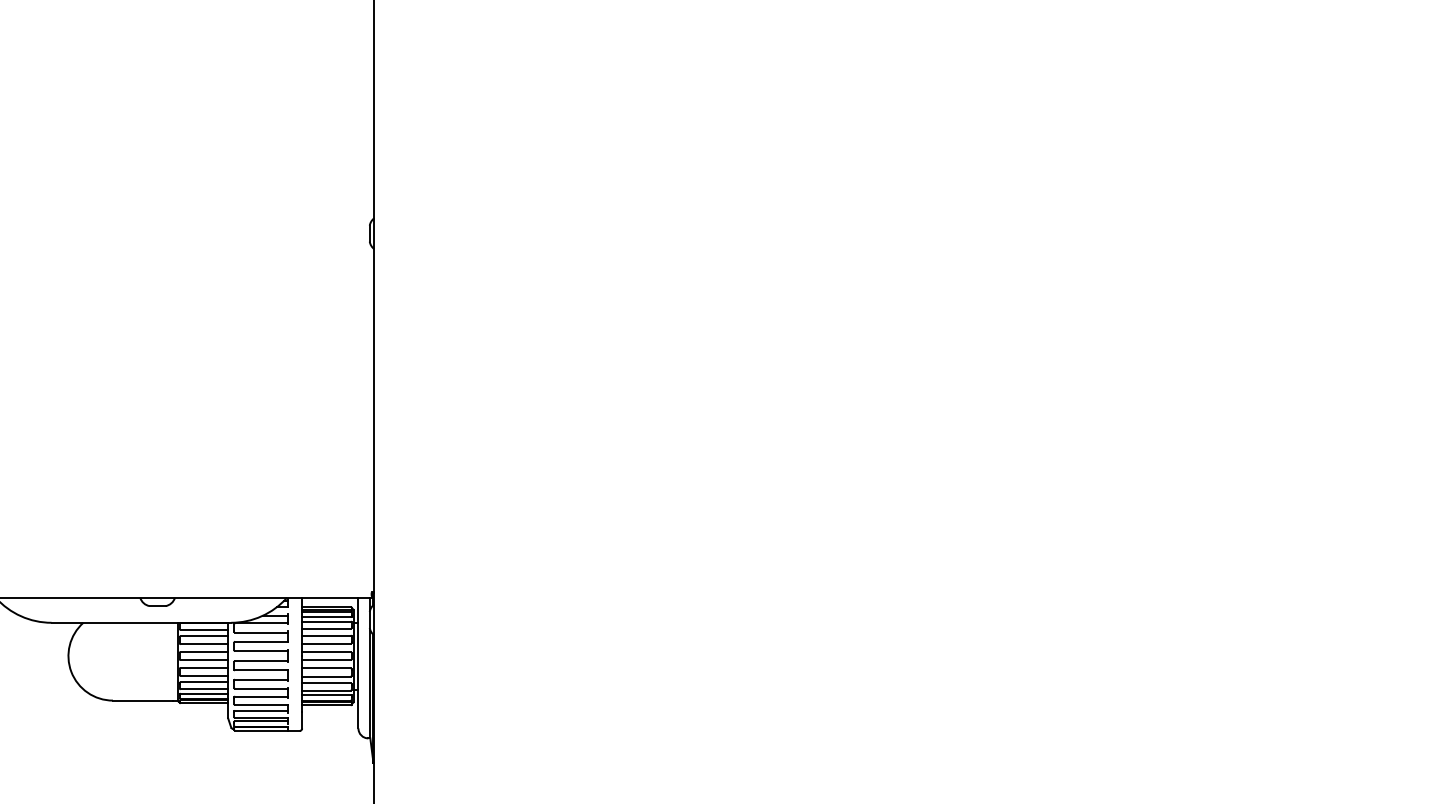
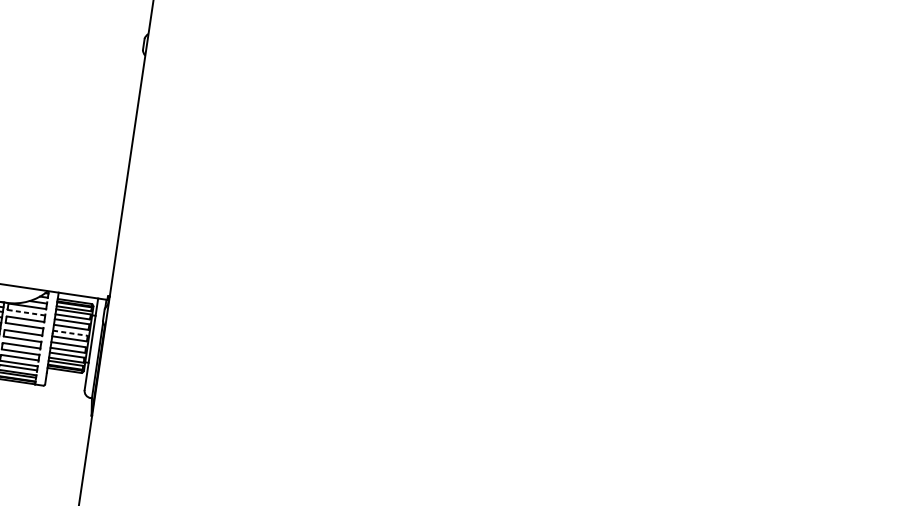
line: (261, 632) -> (26, 312), solid -> dashed
line: (326, 652) -> (70, 333), solid -> dashed

